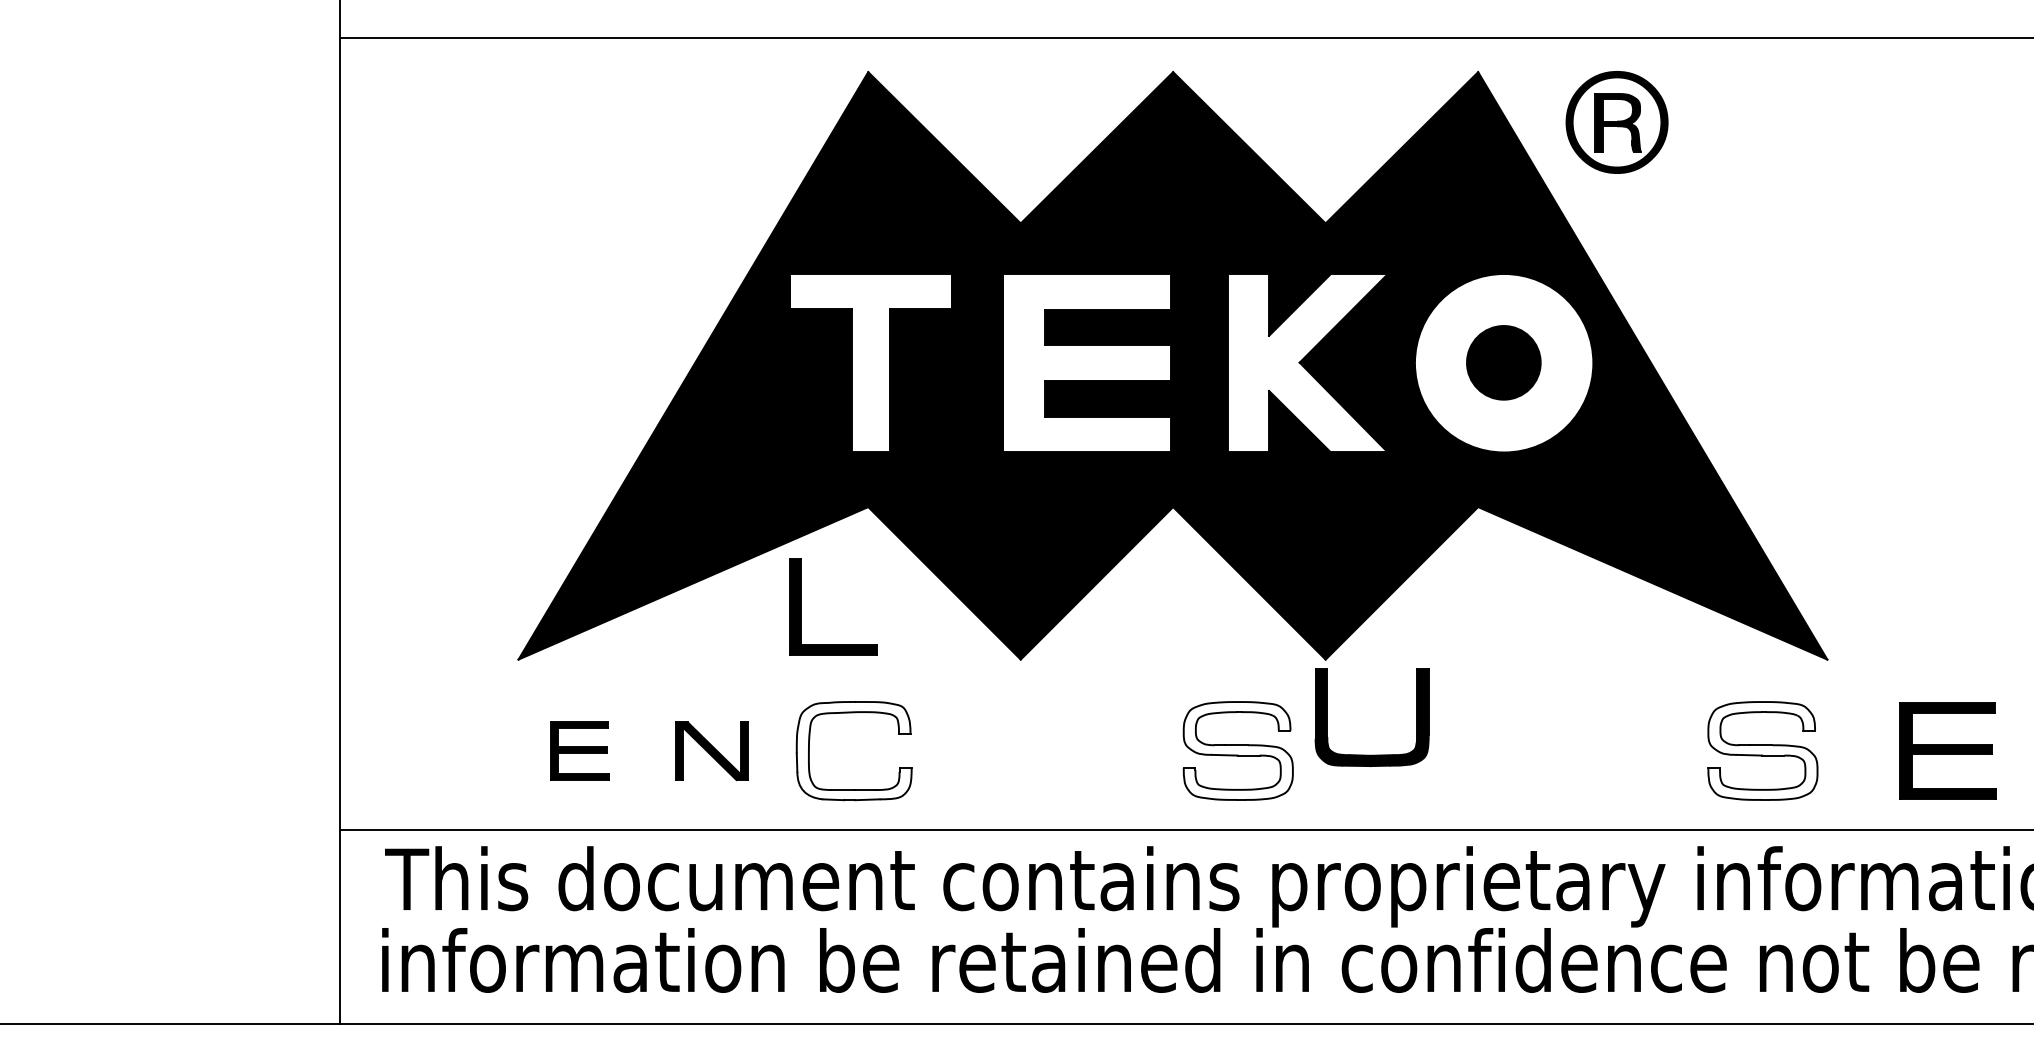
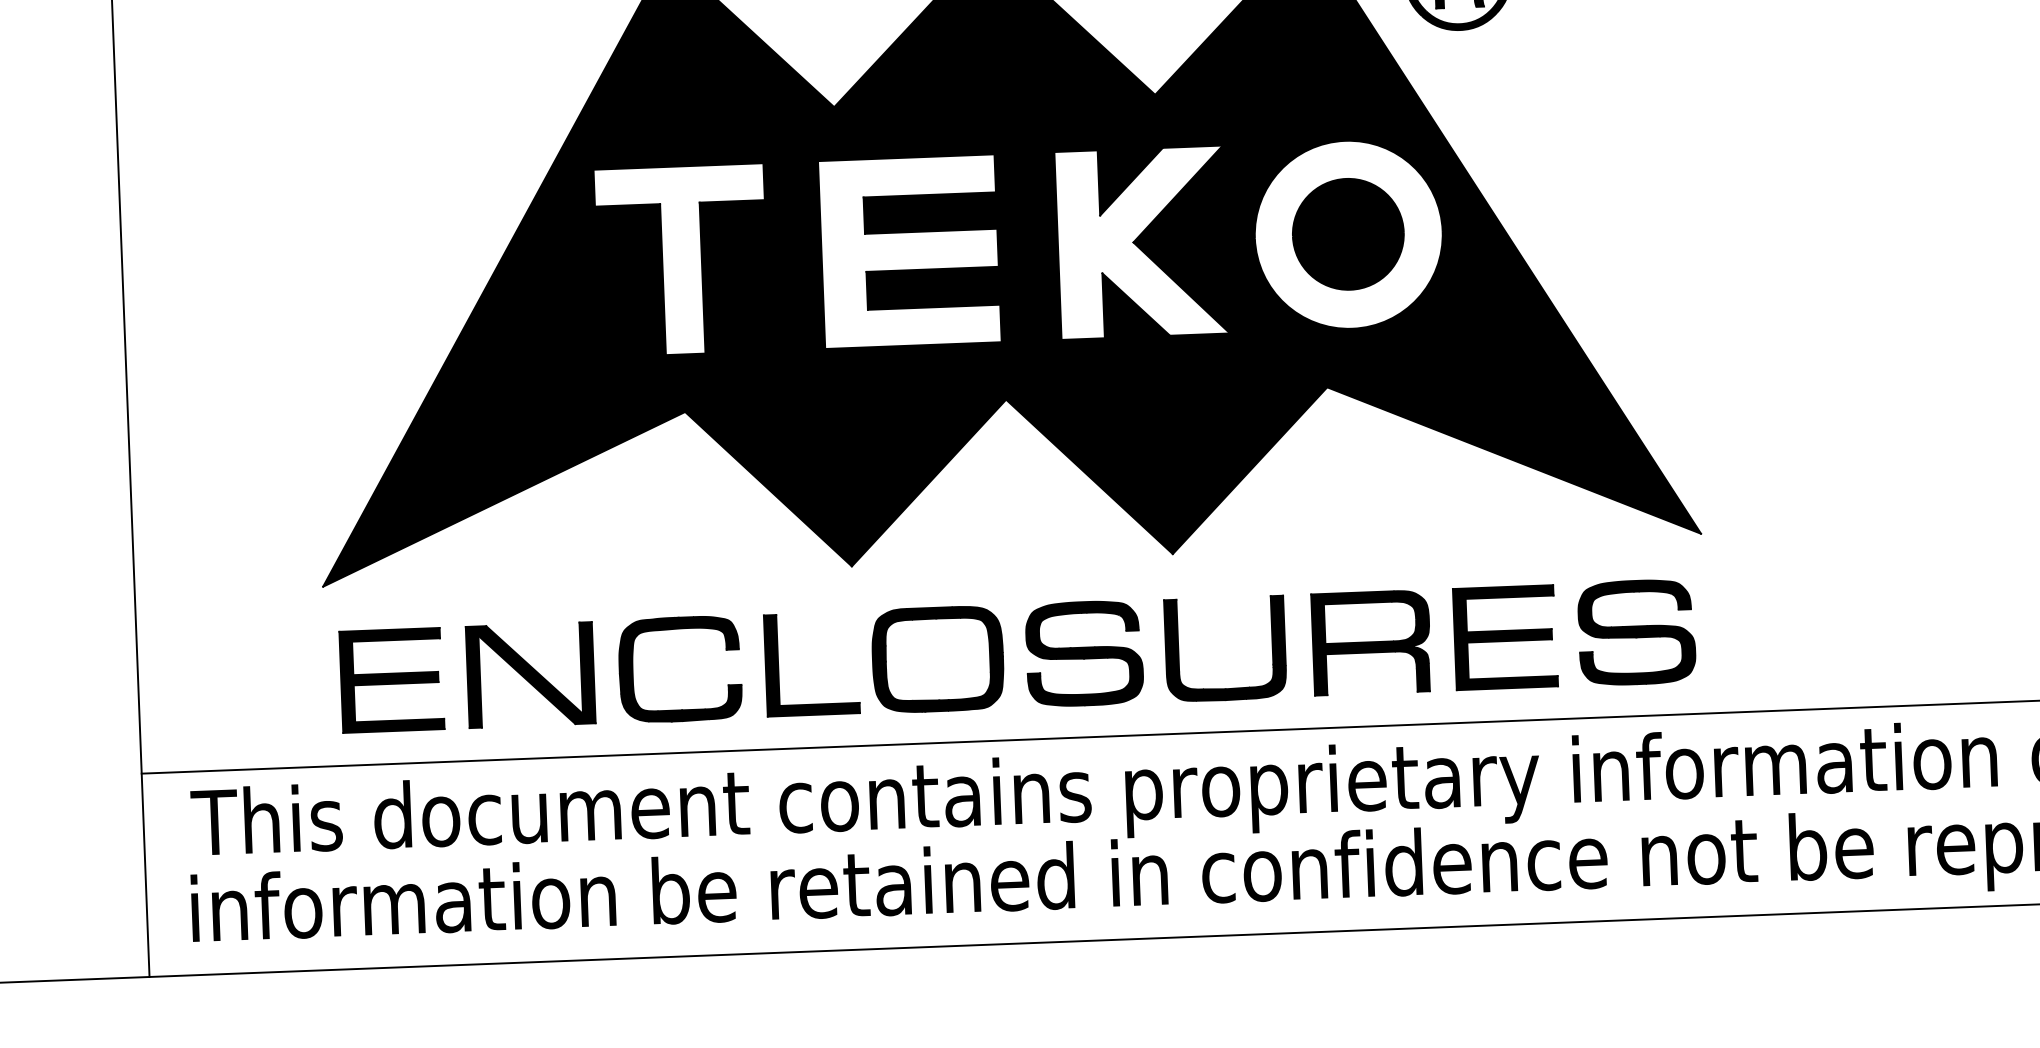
part: (1503, 362) -> (1348, 234), size x1.43
part: (801, 606) -> (778, 665), moved
part: (579, 750) -> (391, 679), size x1.67
part: (1098, 750) -> (937, 658), added
fill: (1237, 750) -> (1083, 653), added
part: (1510, 750) -> (1371, 642), added
fill: (1762, 750) -> (1636, 632), added
part: (1947, 750) -> (1504, 637), moved
part: (711, 751) -> (530, 675), size x1.67
fill: (853, 751) -> (679, 669), added
part: (1371, 754) -> (1226, 687), moved

